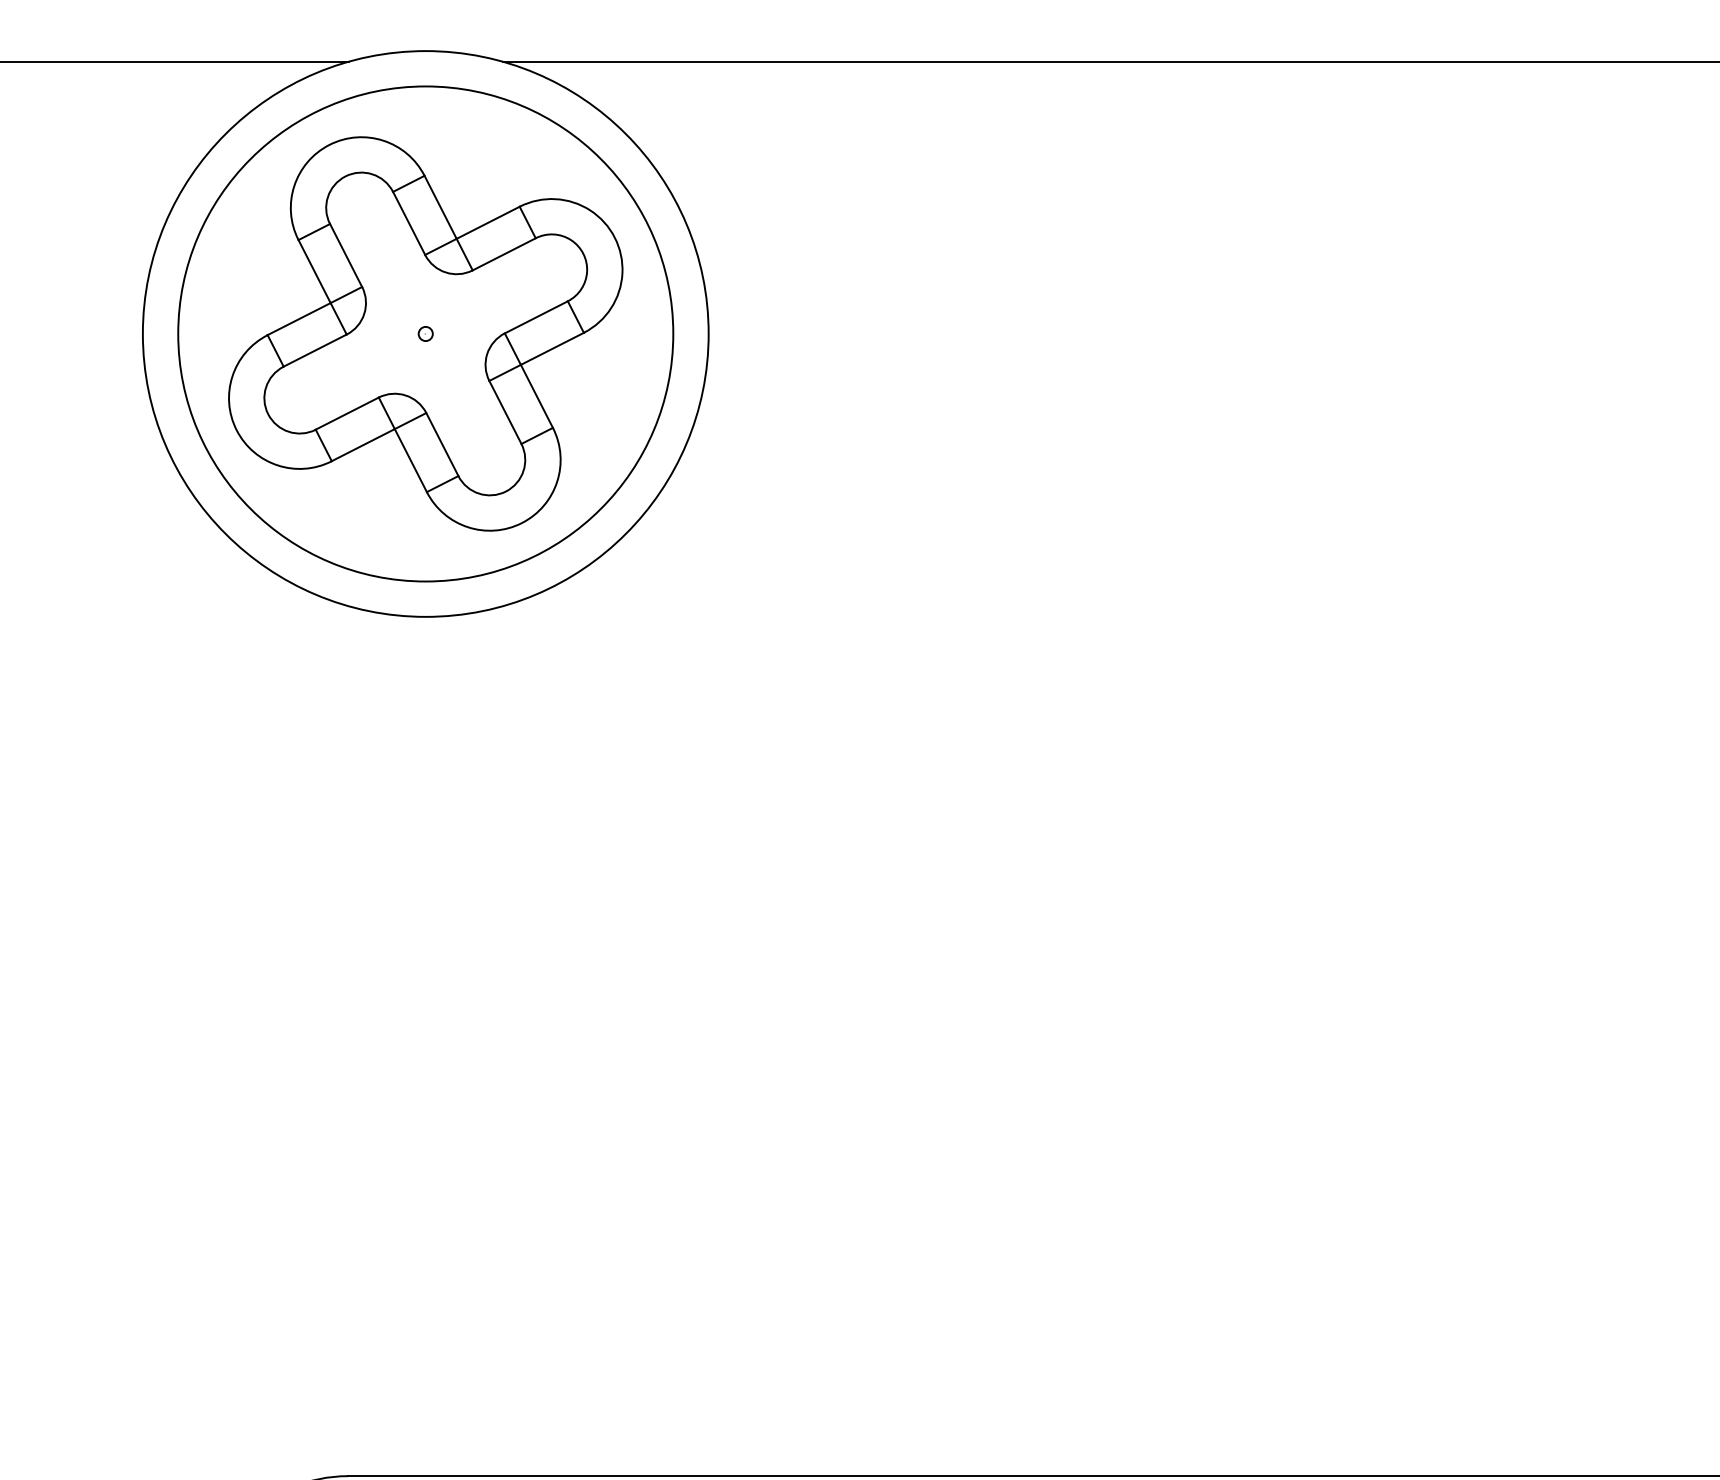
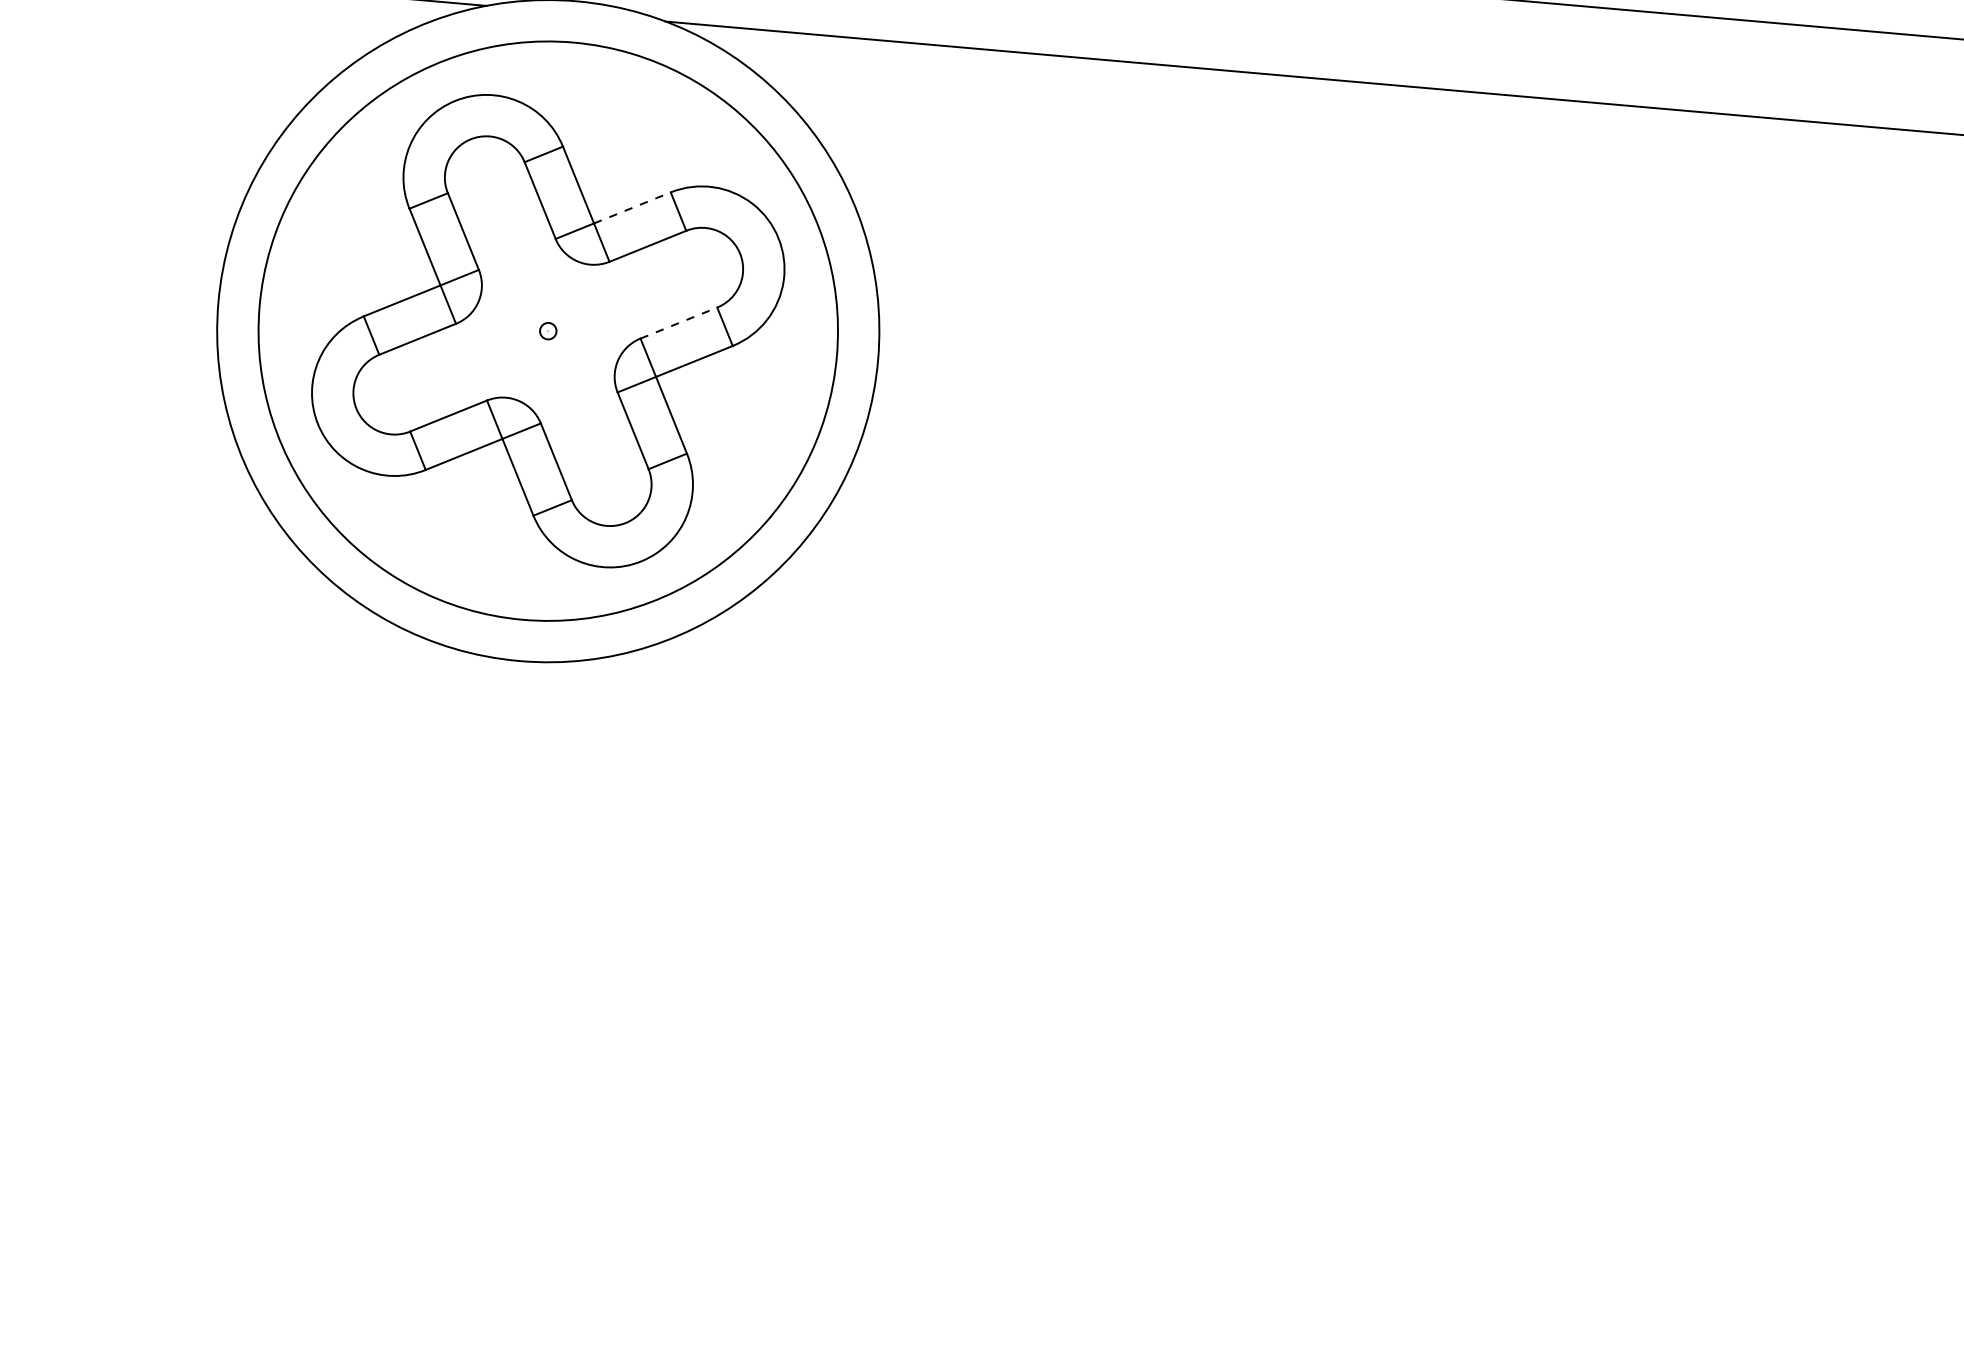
line: (488, 222) -> (632, 207), solid -> dashed
line: (536, 317) -> (679, 323), solid -> dashed

